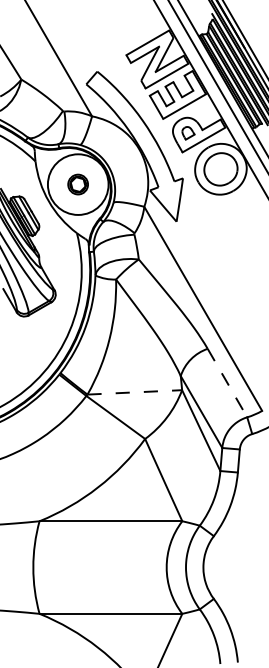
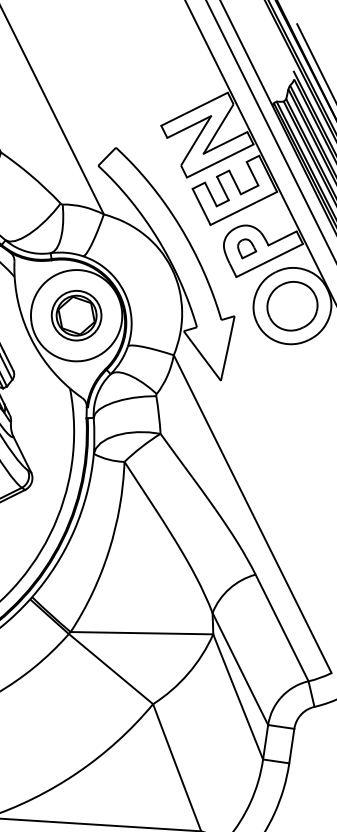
part: (77, 184) -> (75, 315), size x1.67
line: (227, 383) -> (282, 628), dashed -> solid
line: (135, 392) -> (142, 633), dashed -> solid

